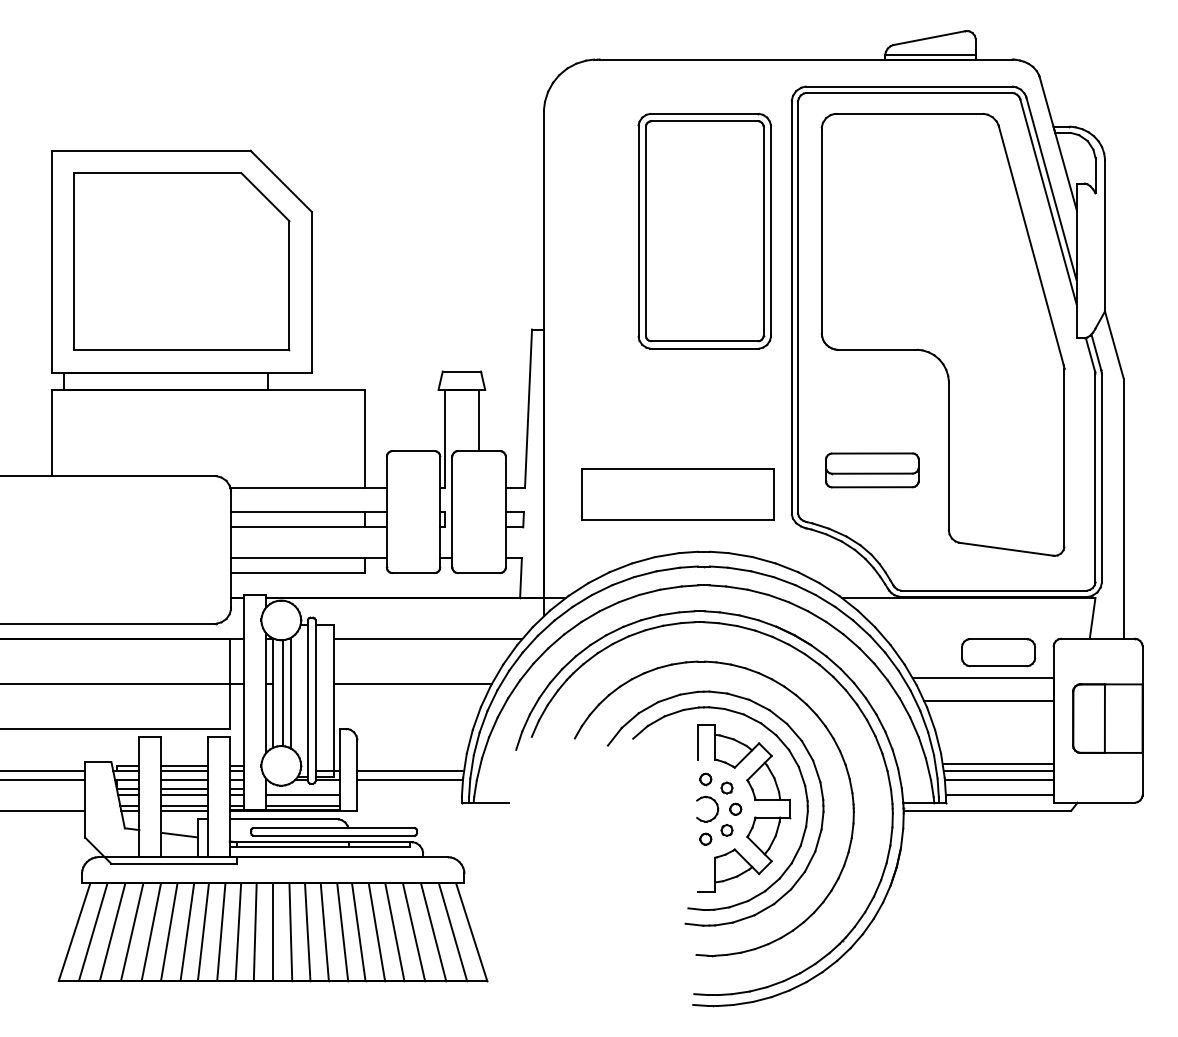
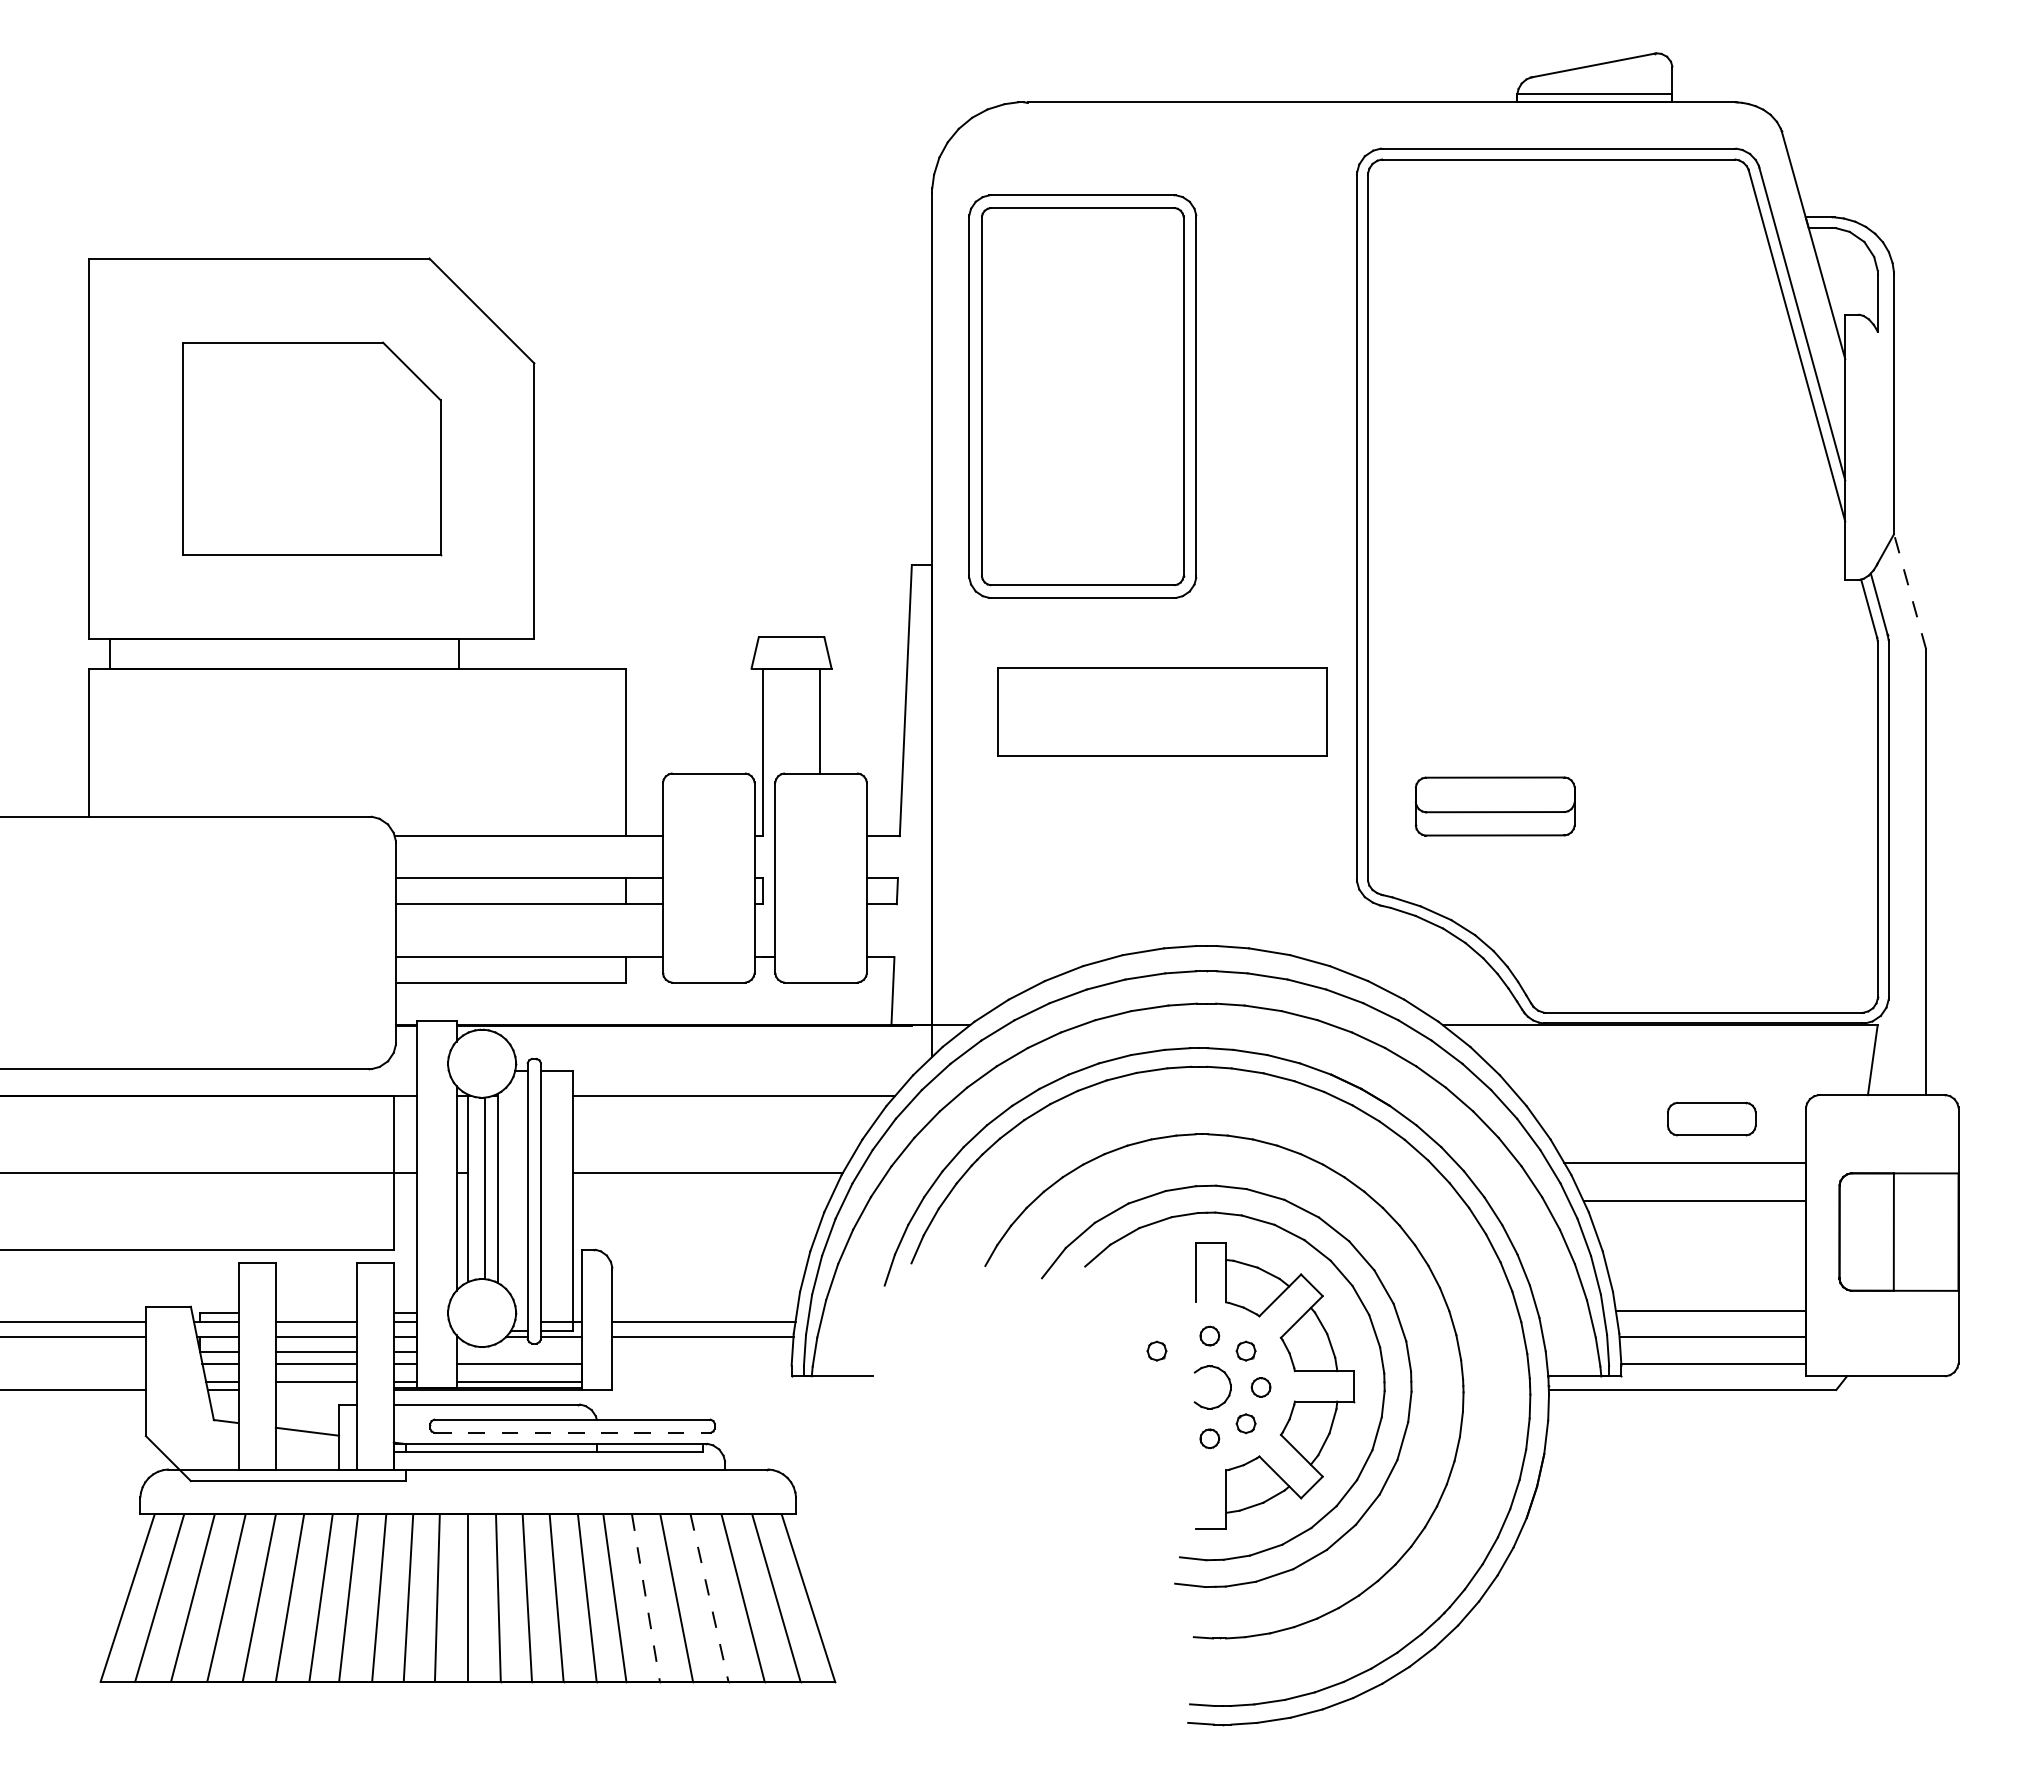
part: (704, 230) -> (1082, 395), moved
part: (181, 261) -> (310, 448), size x0.7
part: (942, 334) -> (1615, 573), removed
line: (1114, 344) -> (1910, 590), solid -> dashed
part: (677, 494) -> (1161, 712), moved
part: (998, 652) -> (1711, 1118), size x0.7
line: (184, 765) -> (316, 1312), removed
line: (998, 770) -> (1711, 1320), removed
part: (674, 787) -> (1156, 1350), added
line: (184, 810) -> (316, 1389), removed
line: (334, 835) -> (573, 1432), solid -> dashed
line: (377, 932) -> (646, 1598), solid -> dashed
line: (414, 932) -> (710, 1598), solid -> dashed

